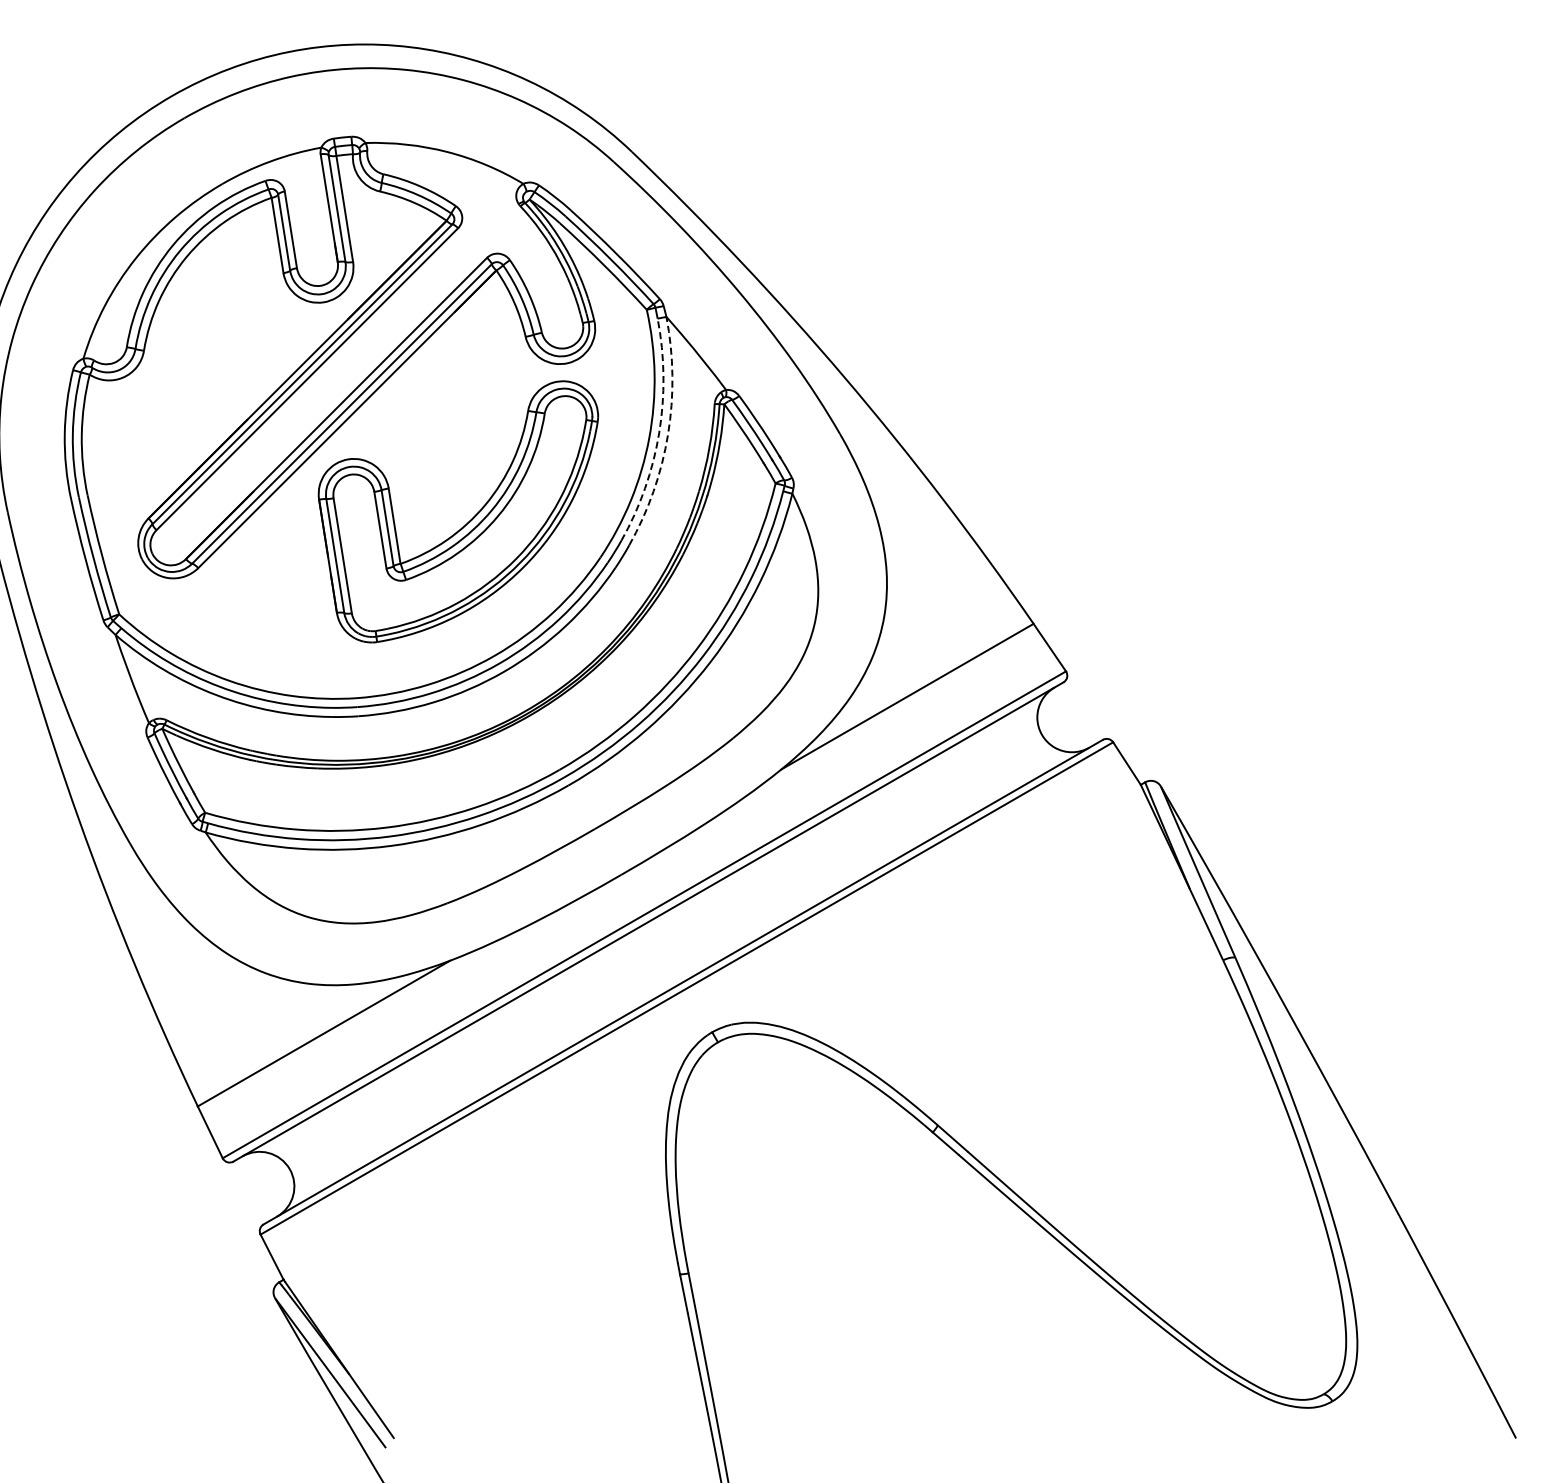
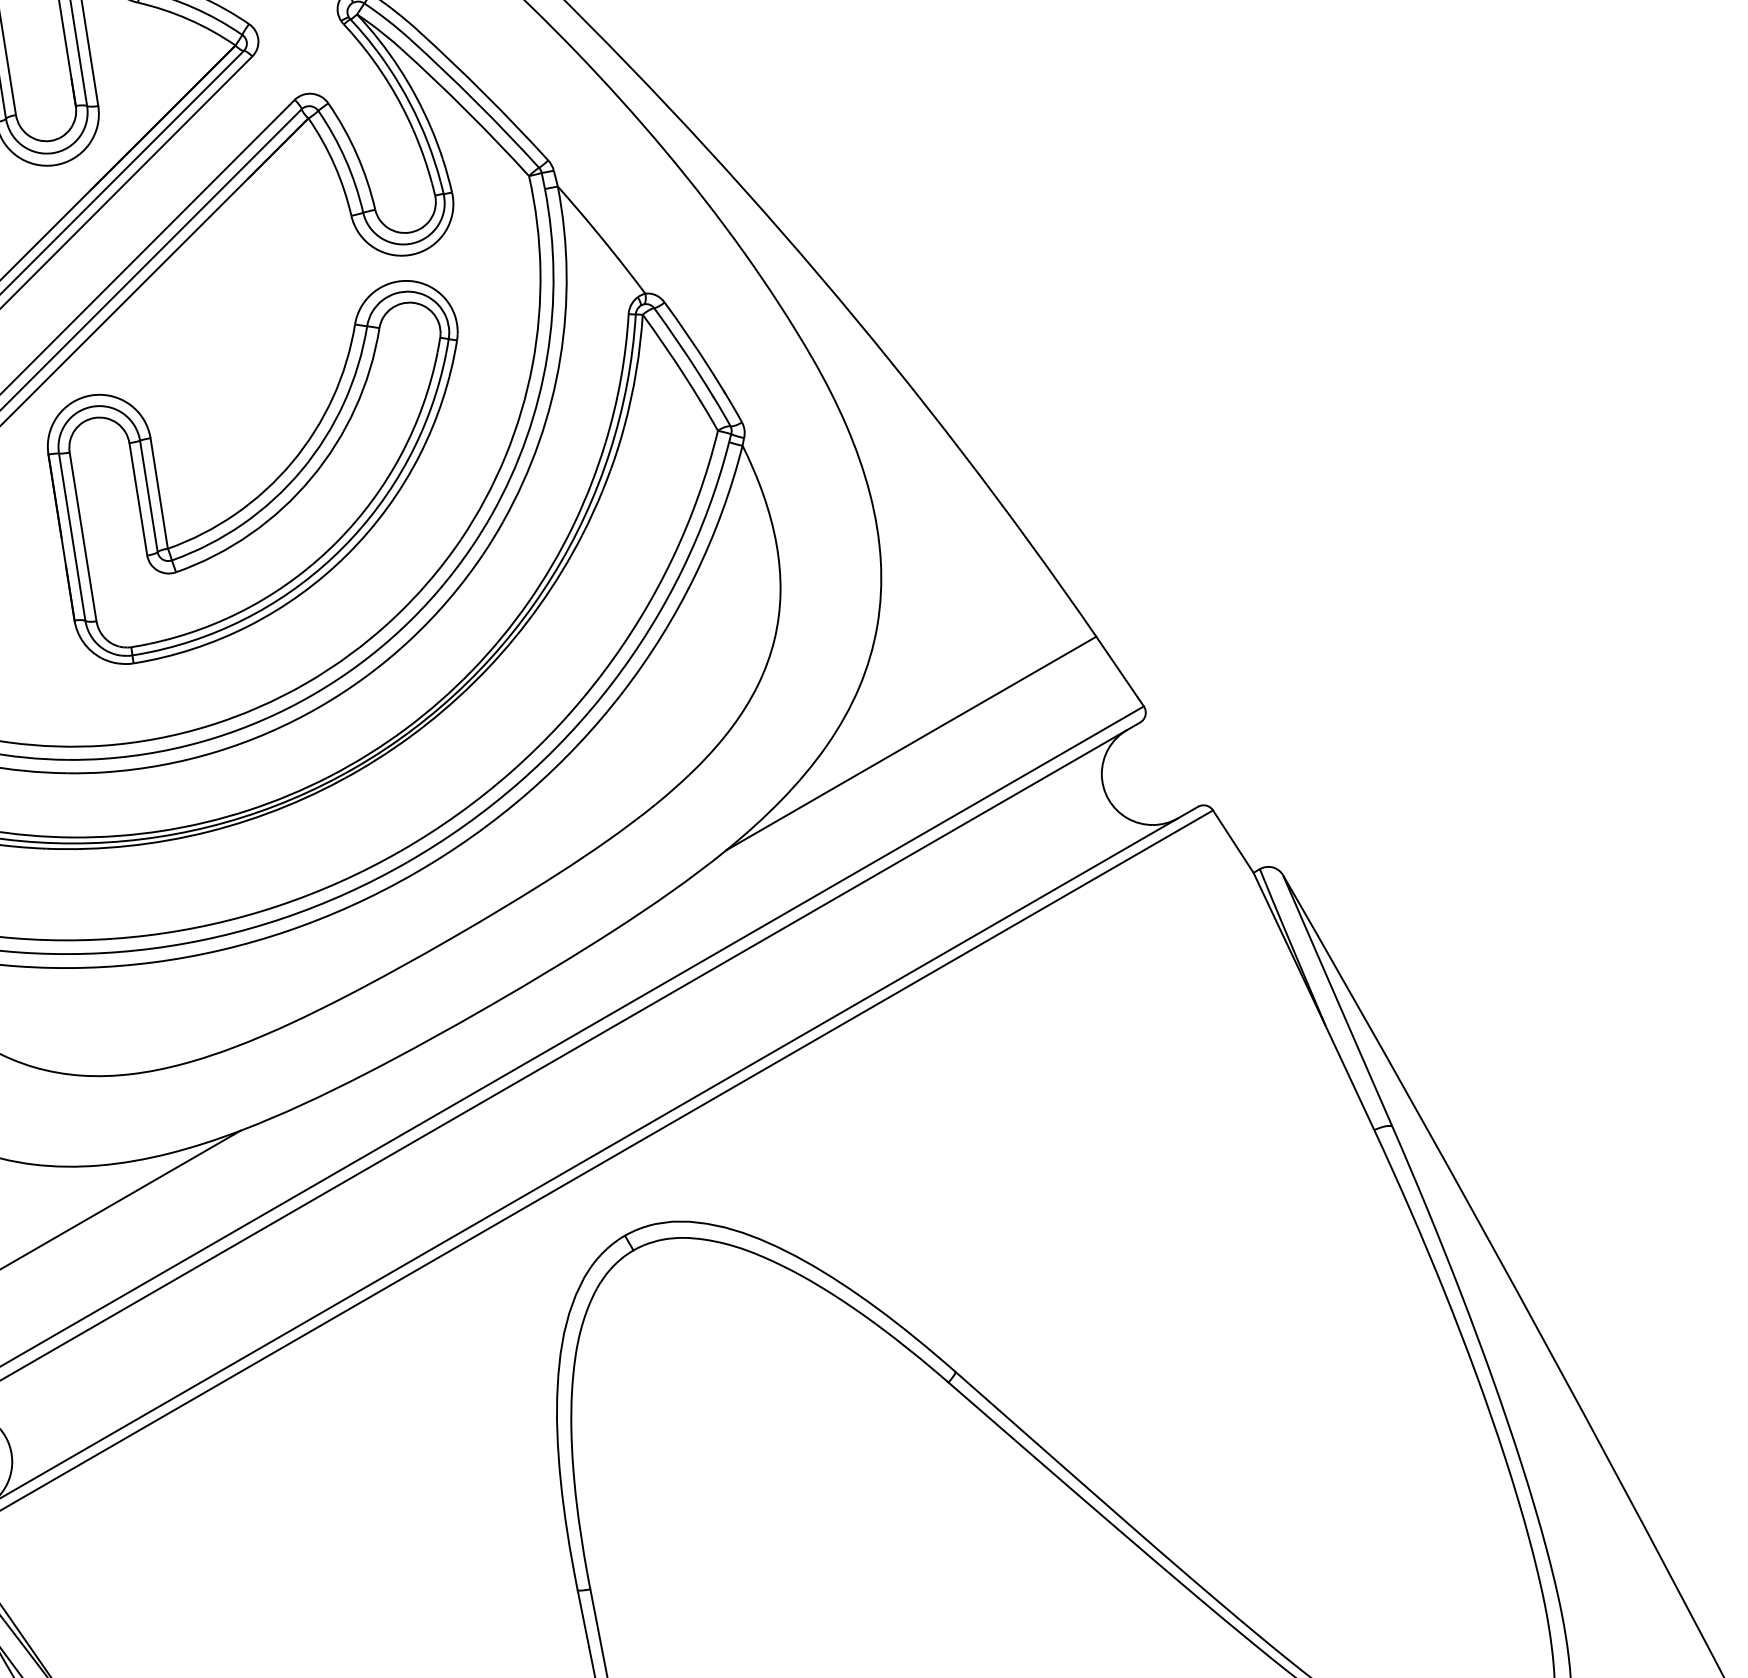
arc: (659, 432) -> (547, 356), dashed -> solid
arc: (668, 434) -> (560, 358), dashed -> solid

